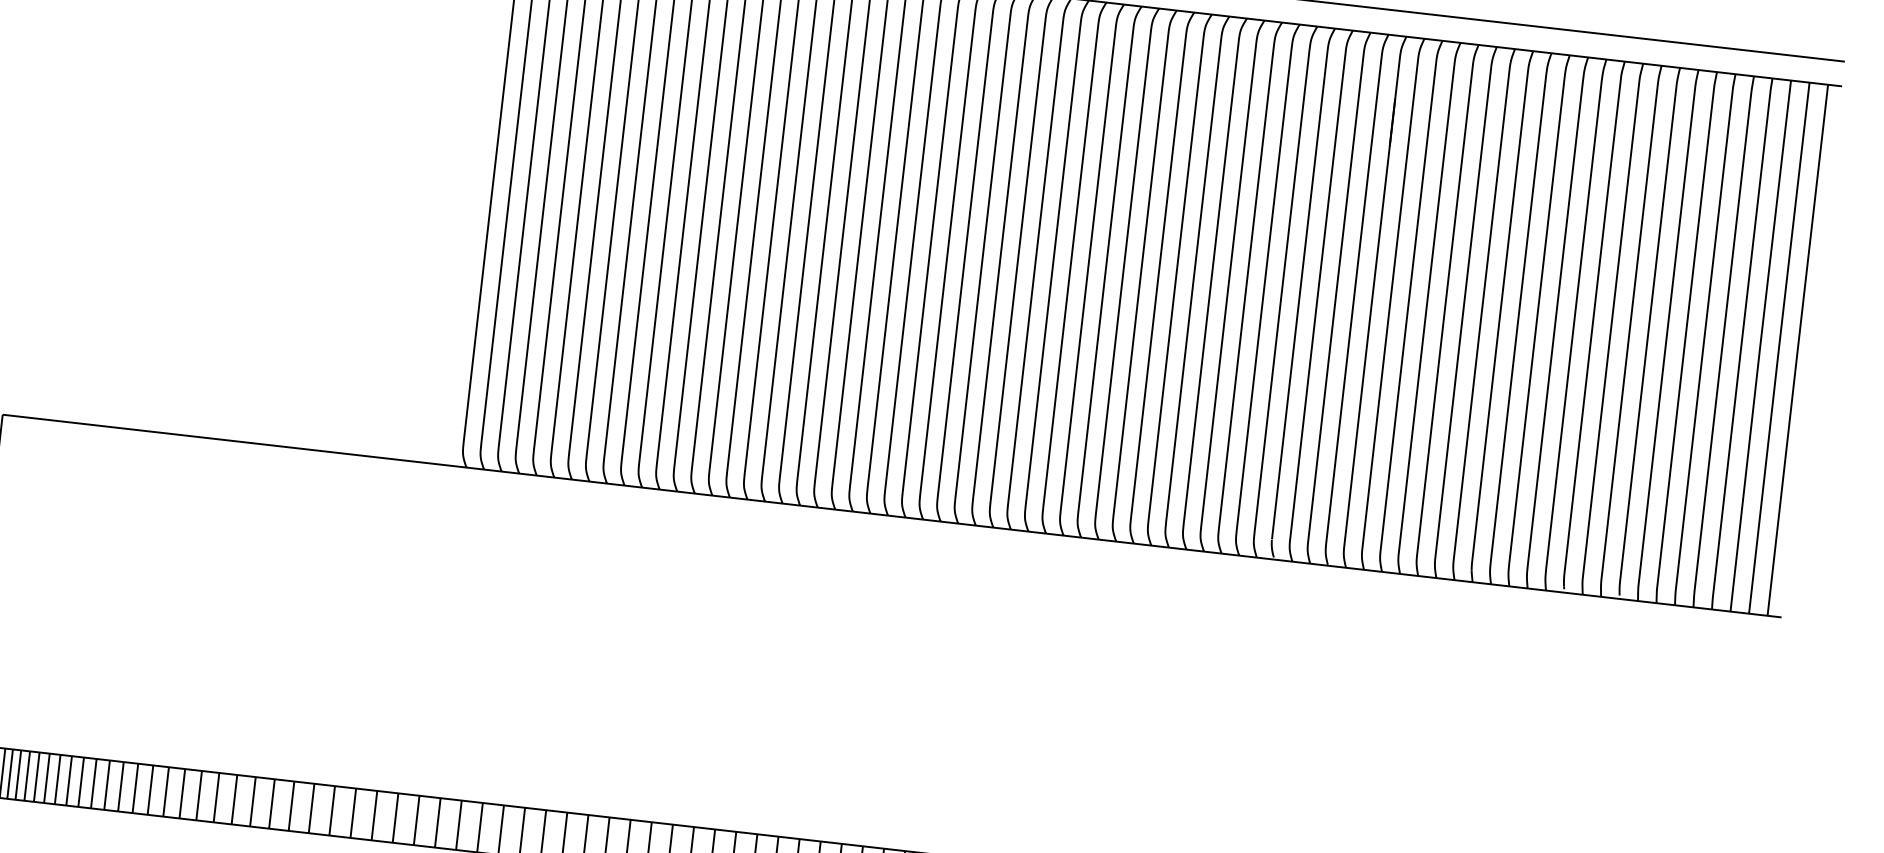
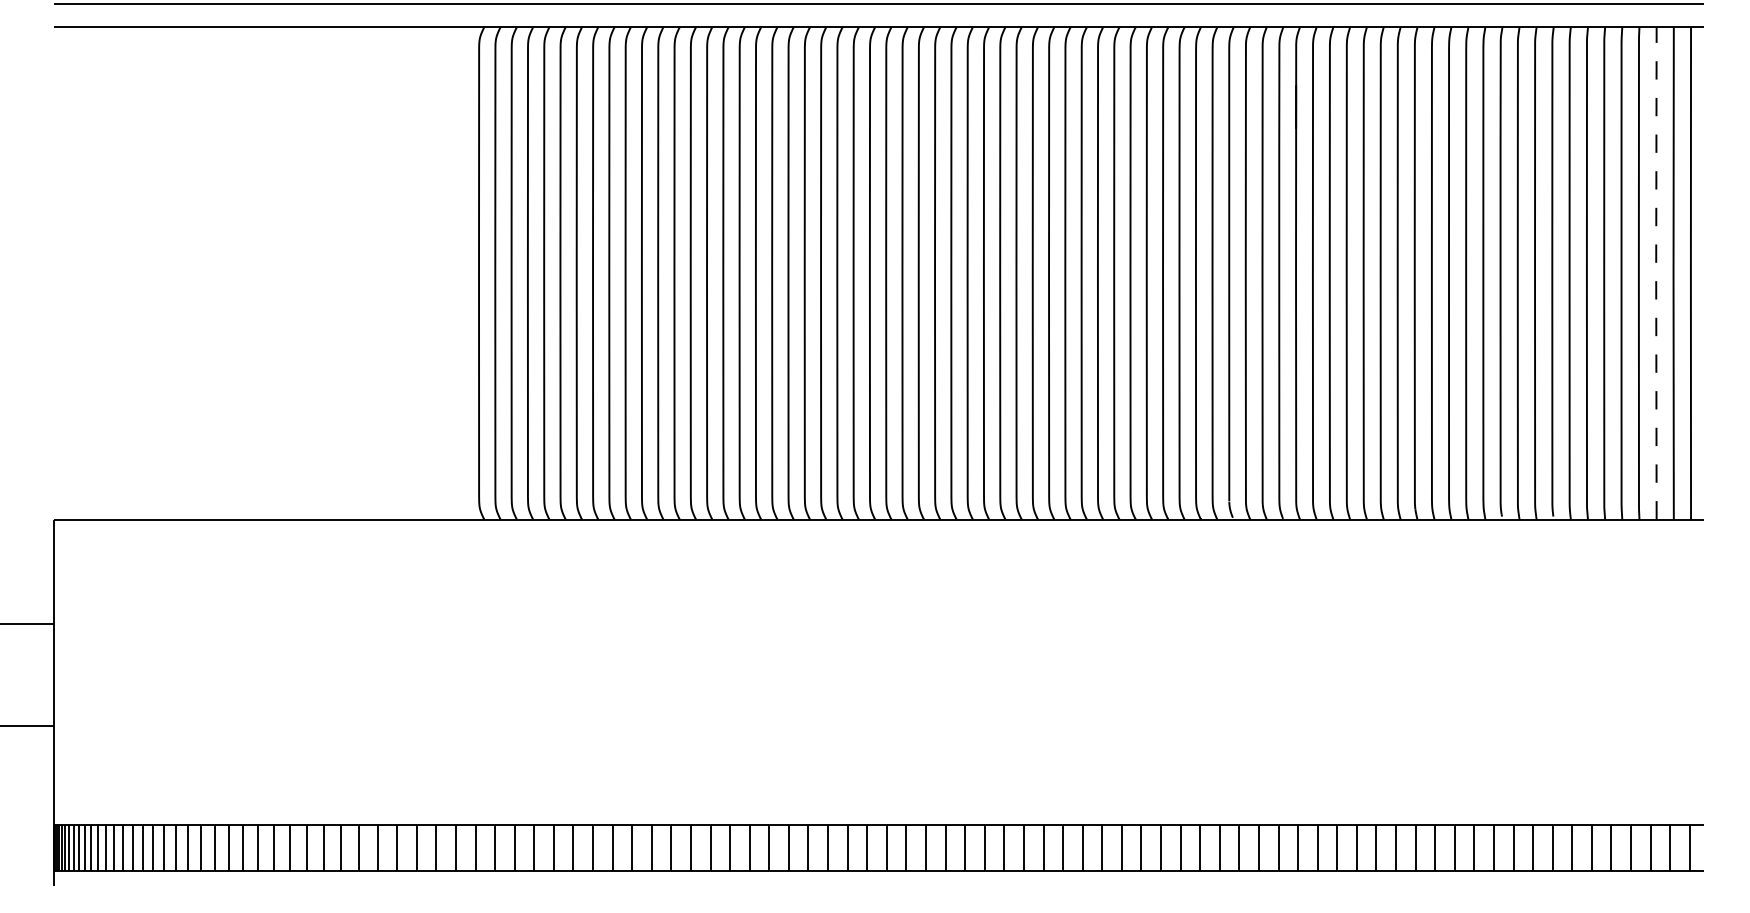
line: (1760, 346) -> (1656, 273), solid -> dashed

